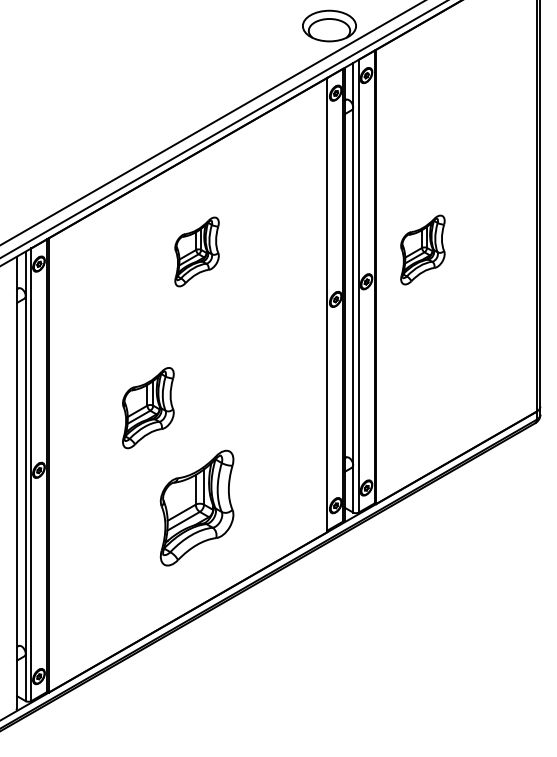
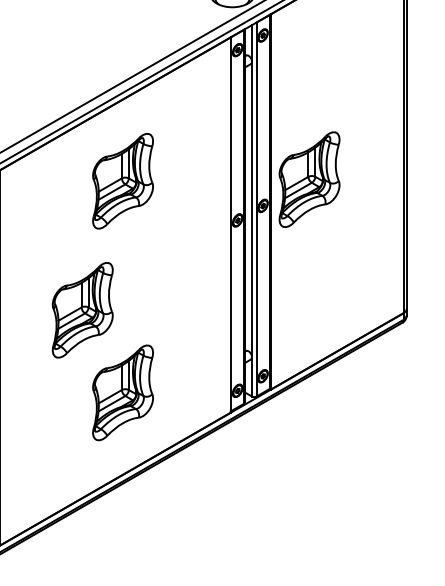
part: (422, 249) -> (309, 179), size x1.67
part: (196, 251) -> (122, 180), size x1.67
part: (148, 407) -> (82, 309), size x1.43

